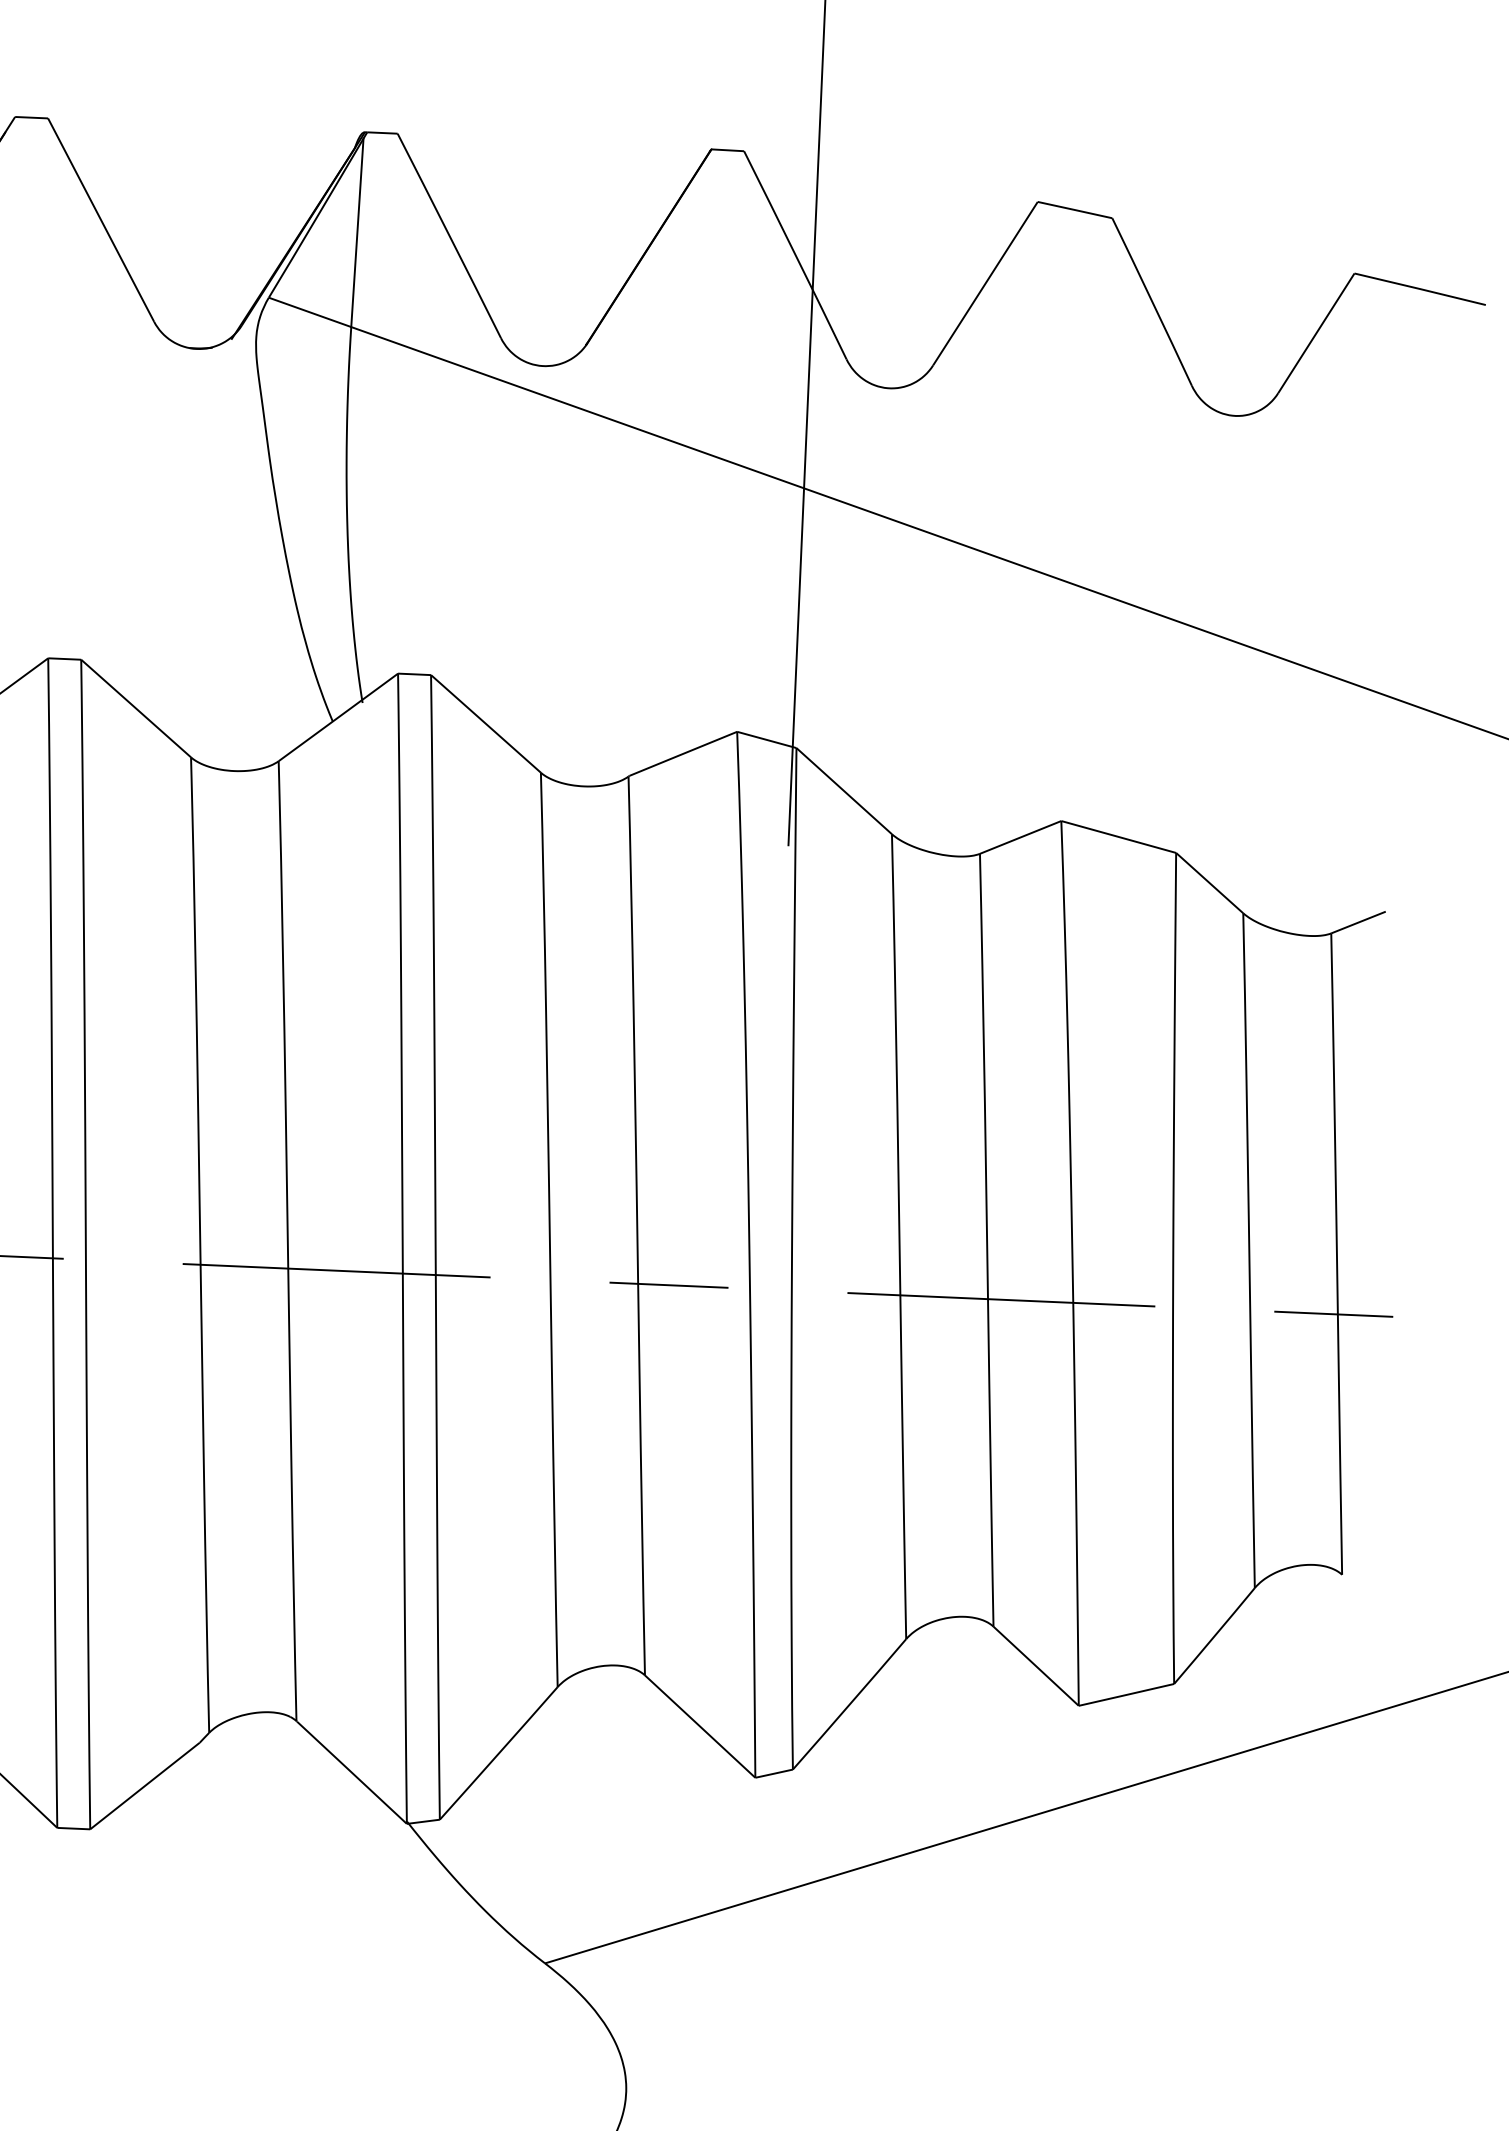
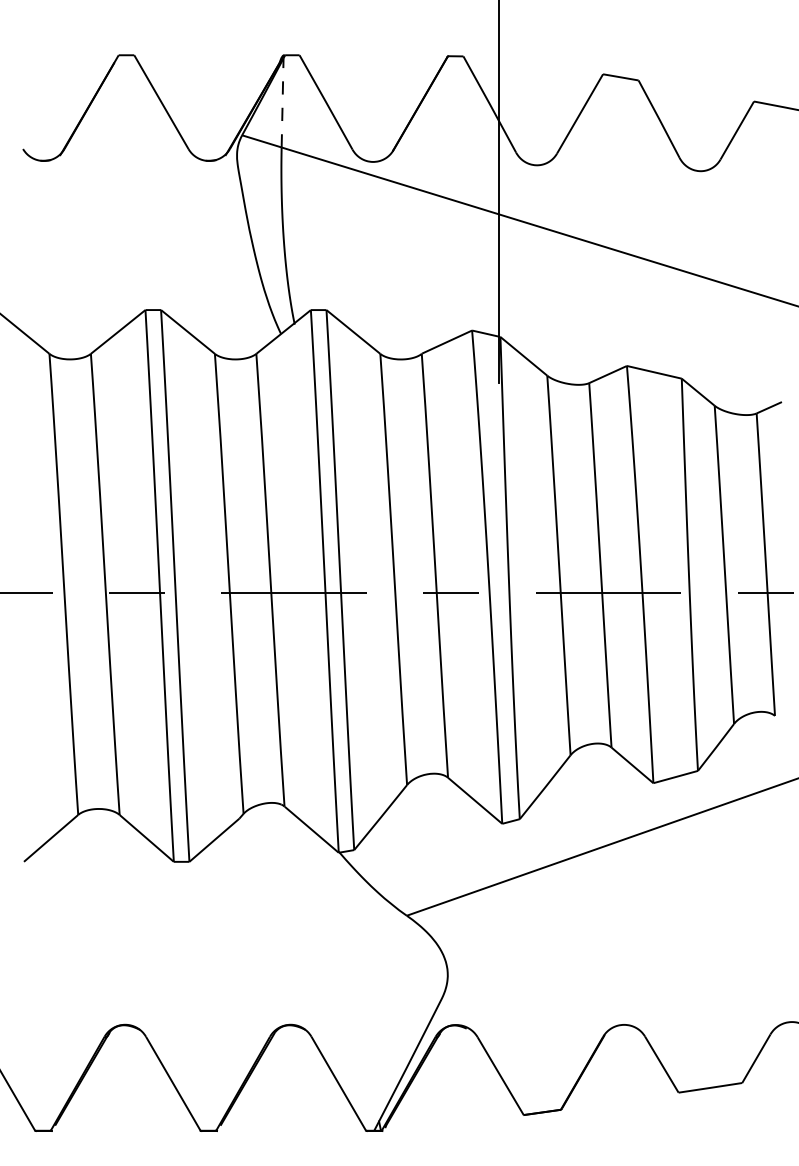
line: (357, 231) -> (282, 102), solid -> dashed

